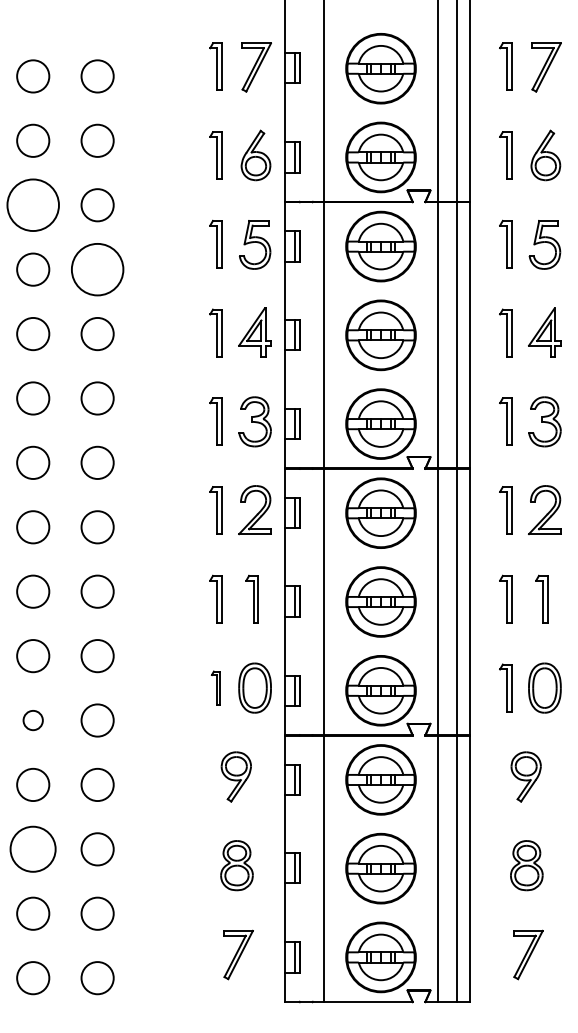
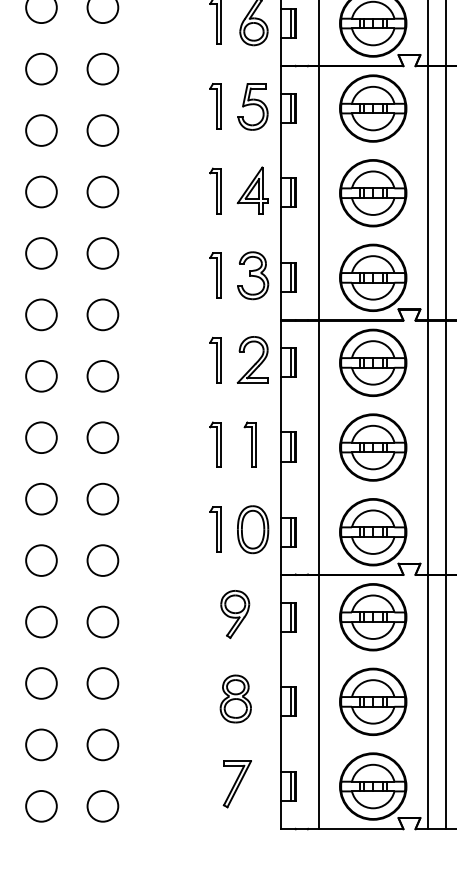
circle: (33, 205) -> (41, 69), size x0.62
circle: (97, 269) -> (102, 130), size x0.62
part: (215, 687) -> (215, 529), size x1.43
circle: (33, 720) -> (41, 560), size x1.67
circle: (33, 849) -> (41, 683), size x0.71

